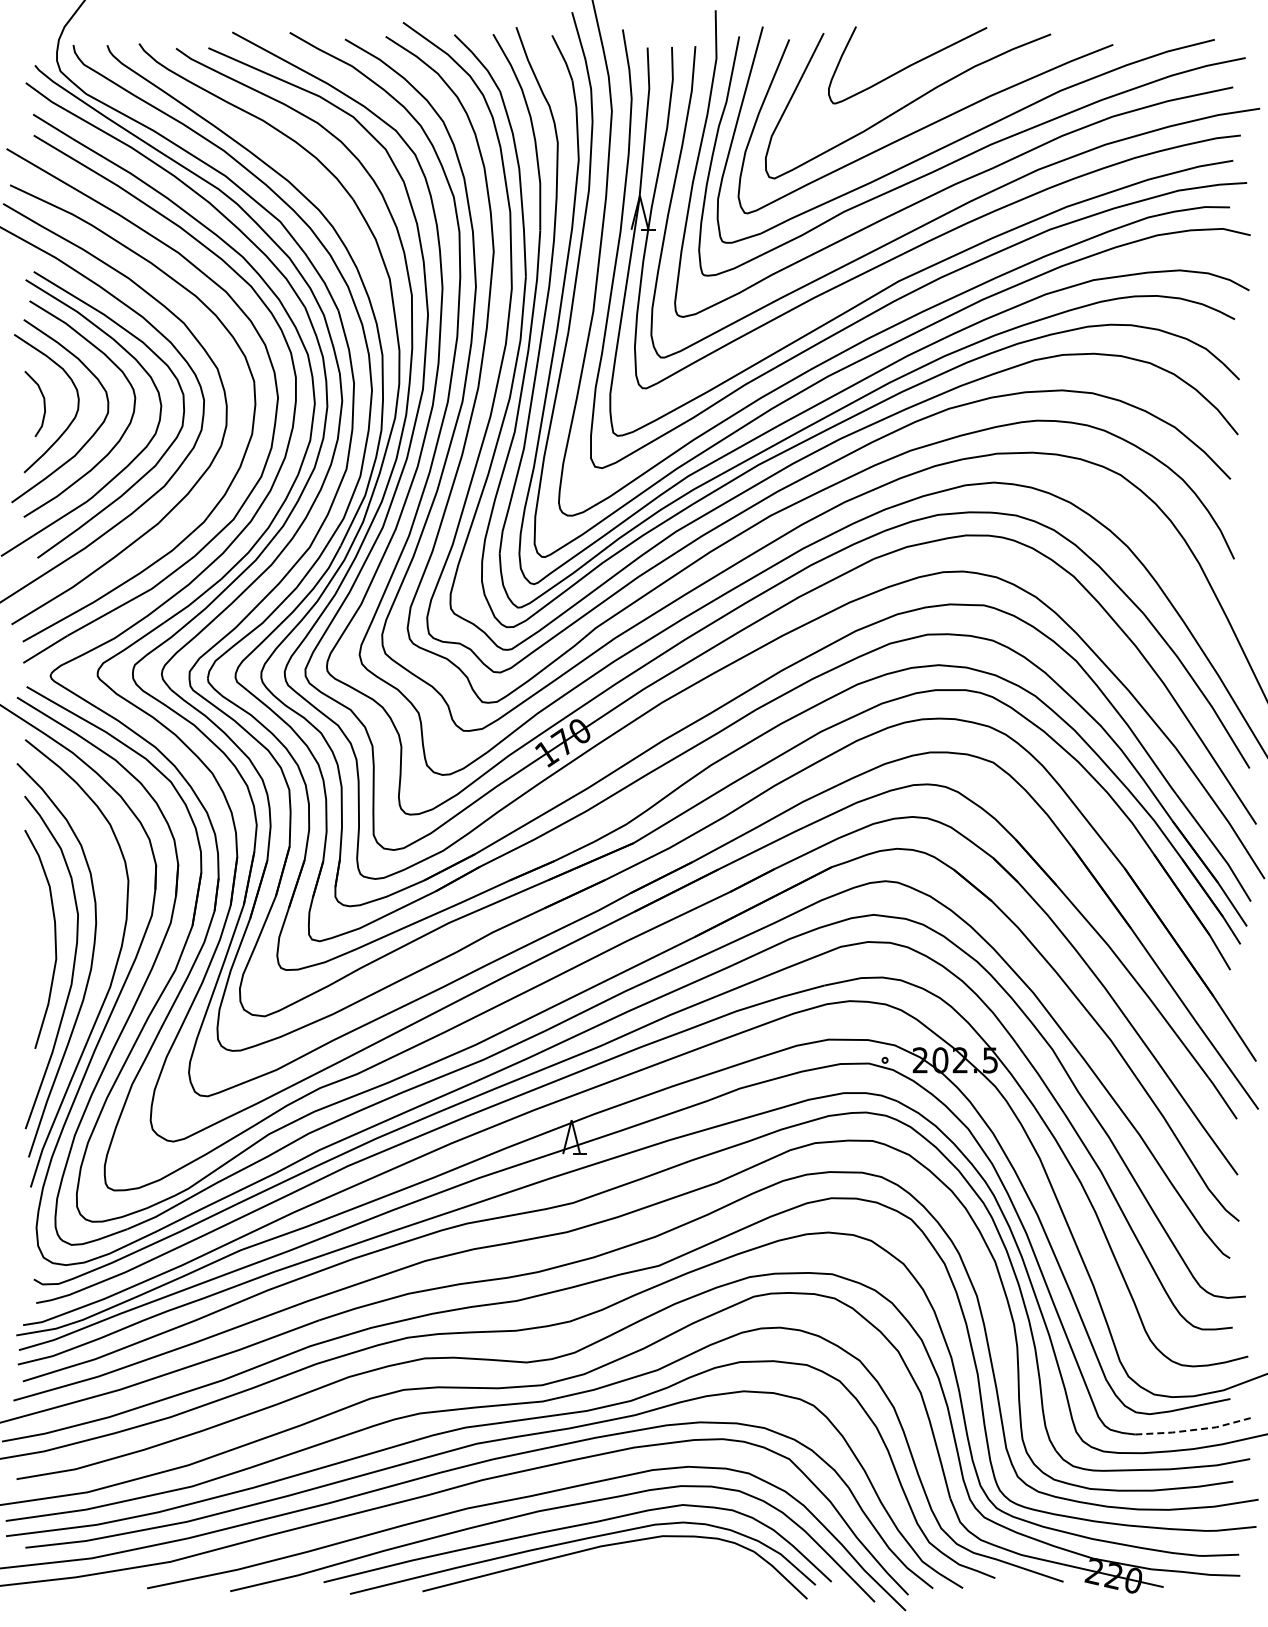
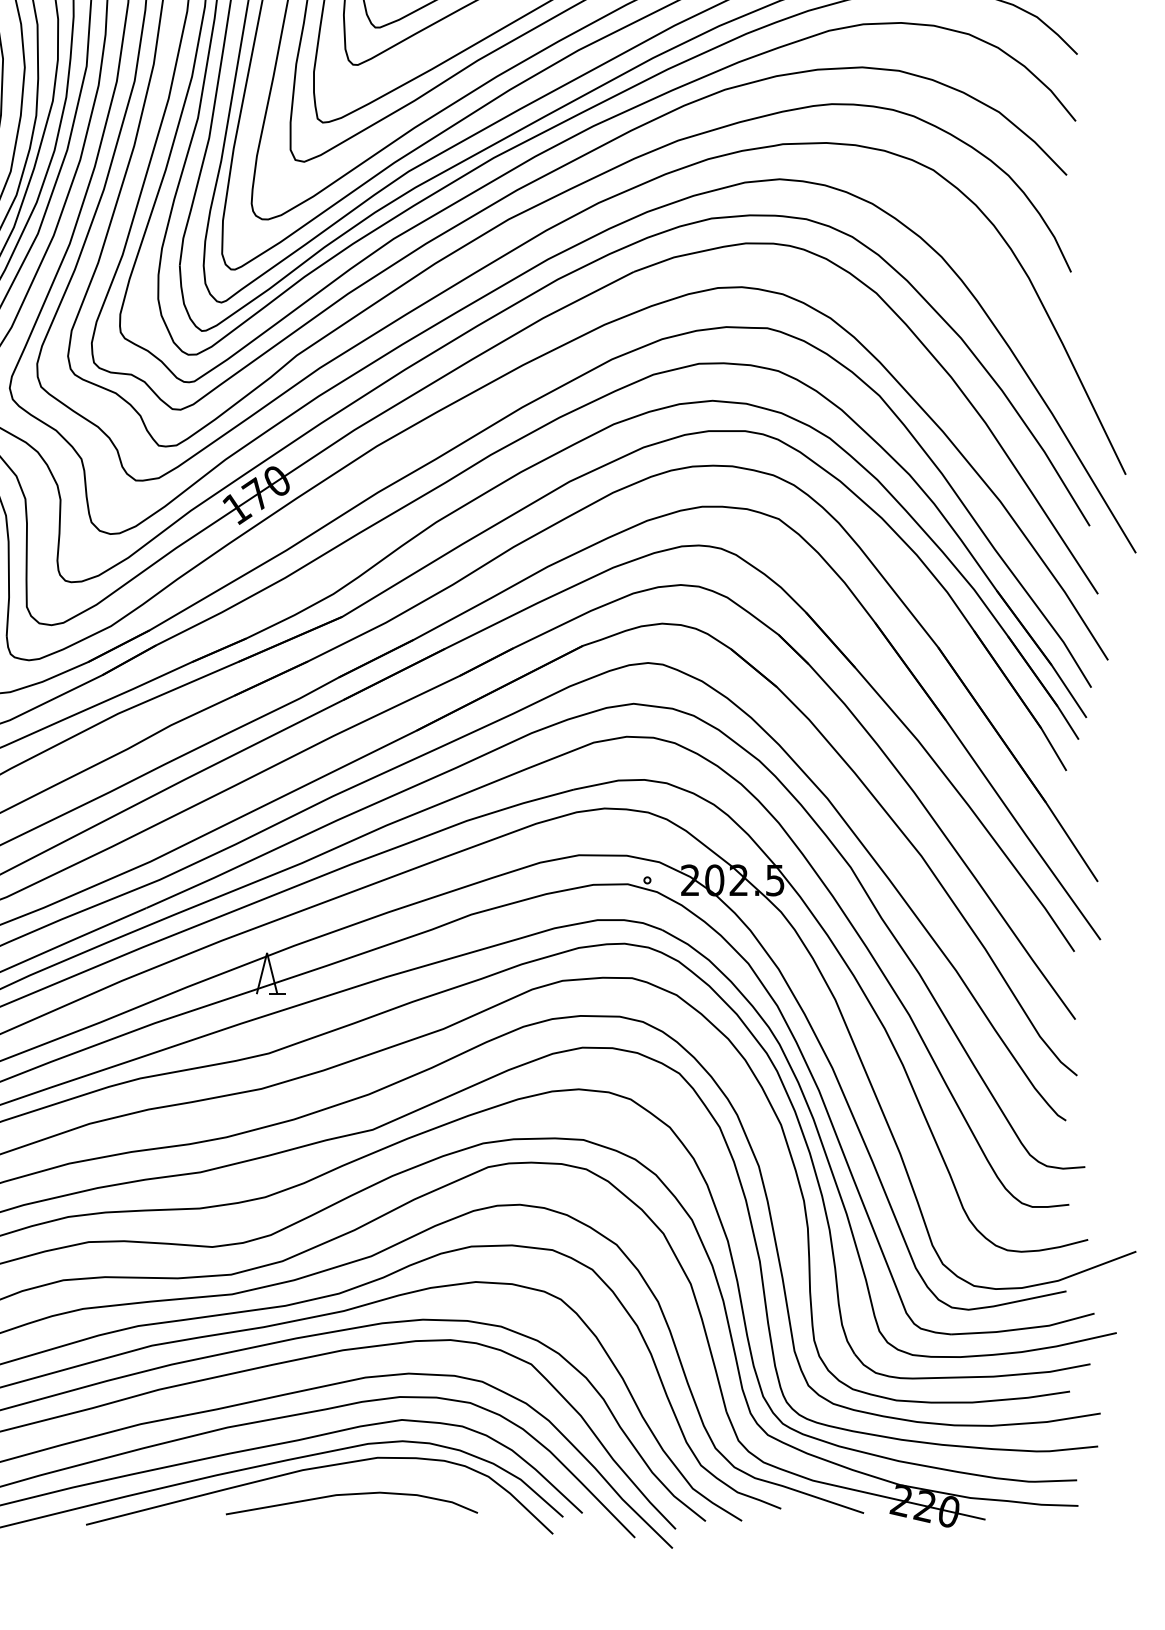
line: (1195, 1429) -> (1024, 1328), dashed -> solid
curve: (641, 1567) -> (351, 1495), added

